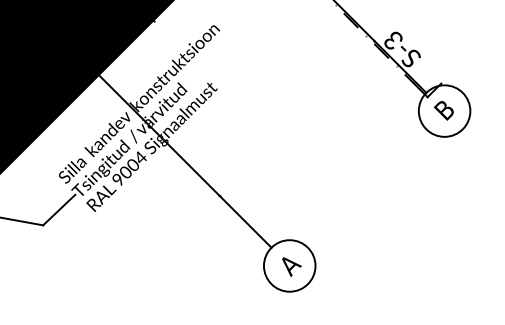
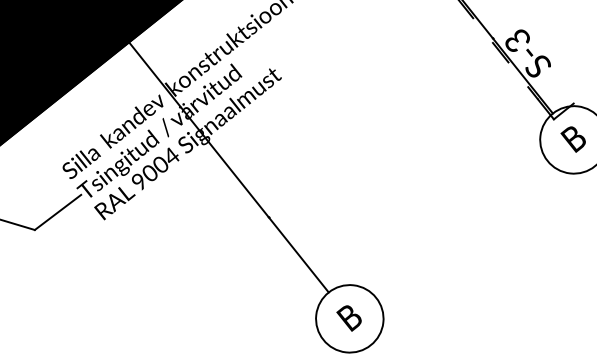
text: (290, 265) -> (350, 318), A -> B

